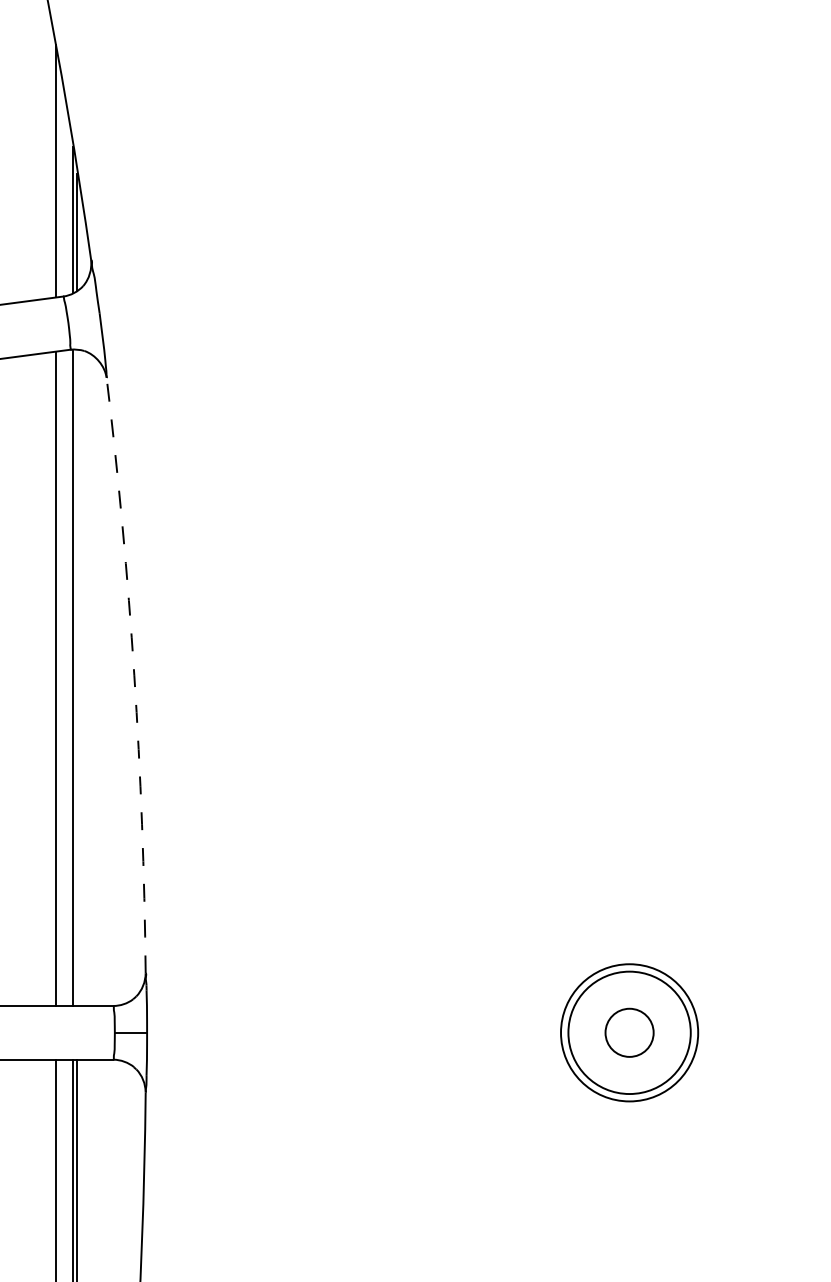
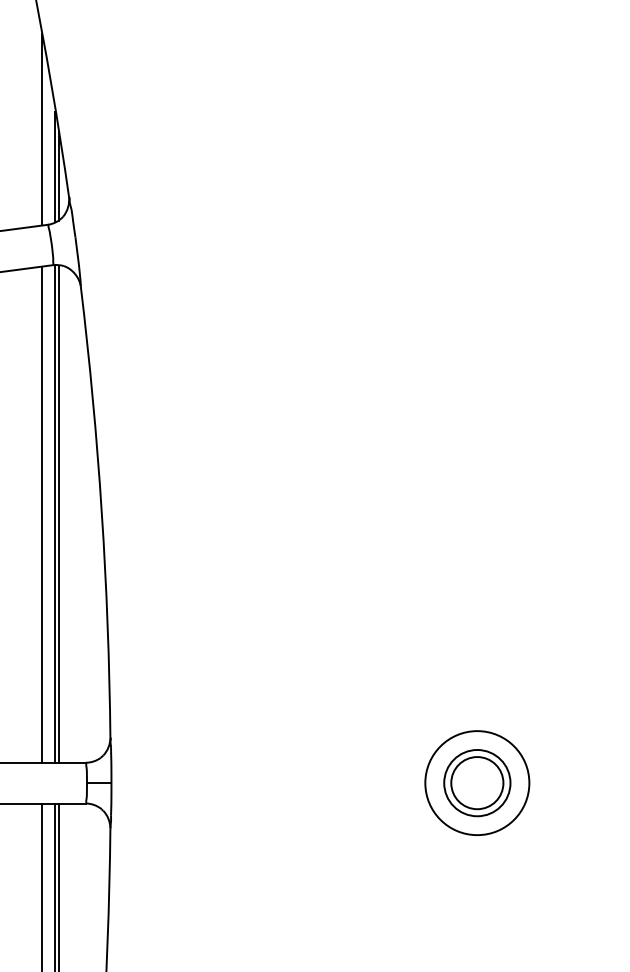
arc: (134, 675) -> (101, 512), dashed -> solid
line: (77, 678) -> (58, 514), added
circle: (629, 1032) -> (477, 782), size x0.71
circle: (629, 1032) -> (477, 782), size x1.43

